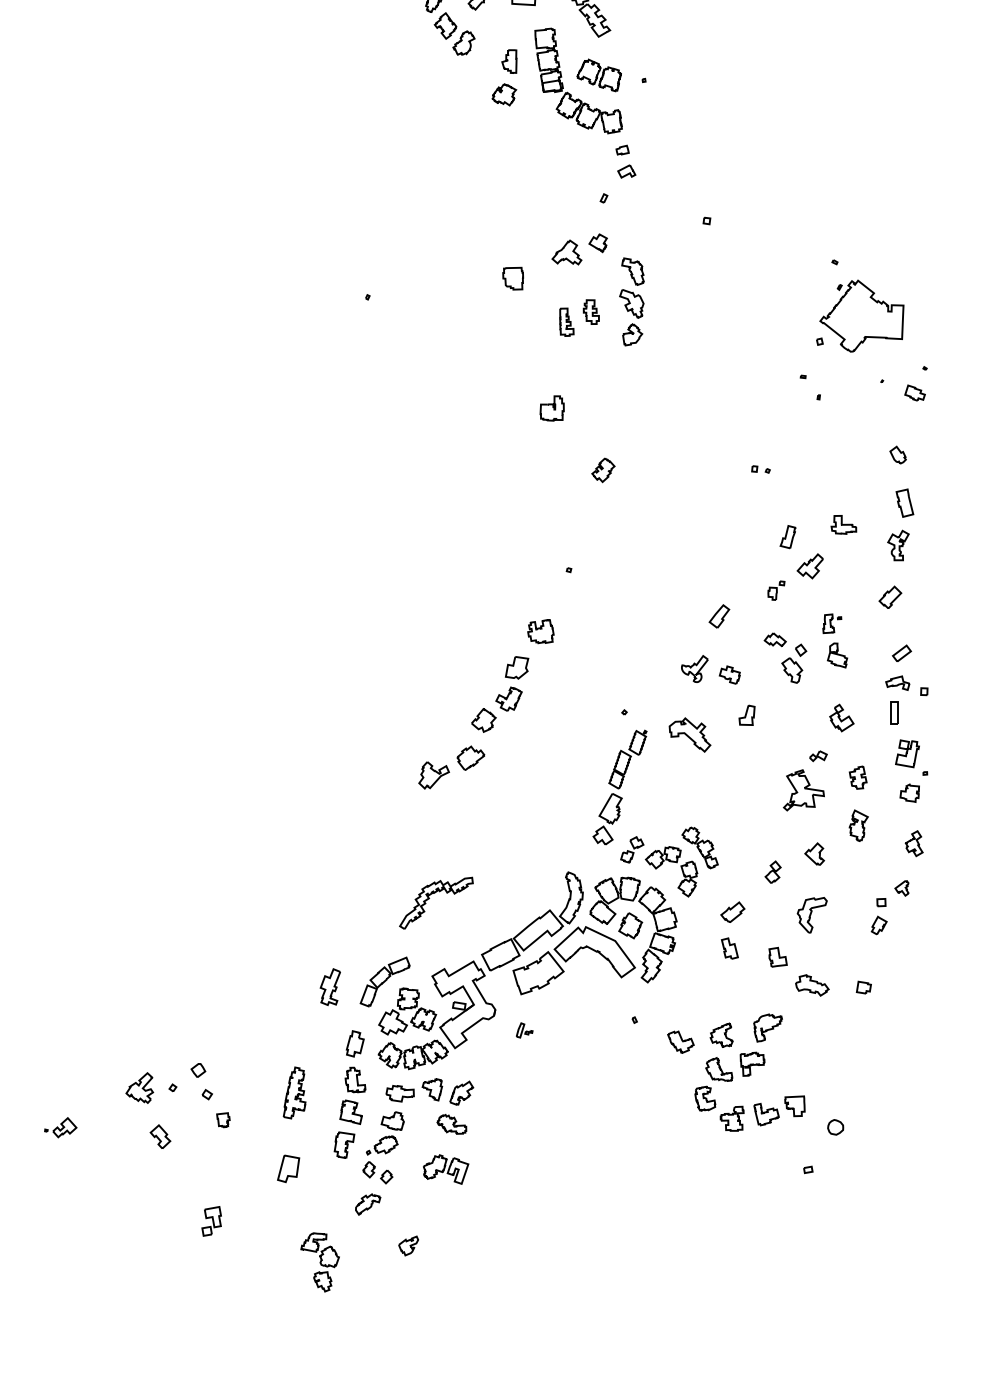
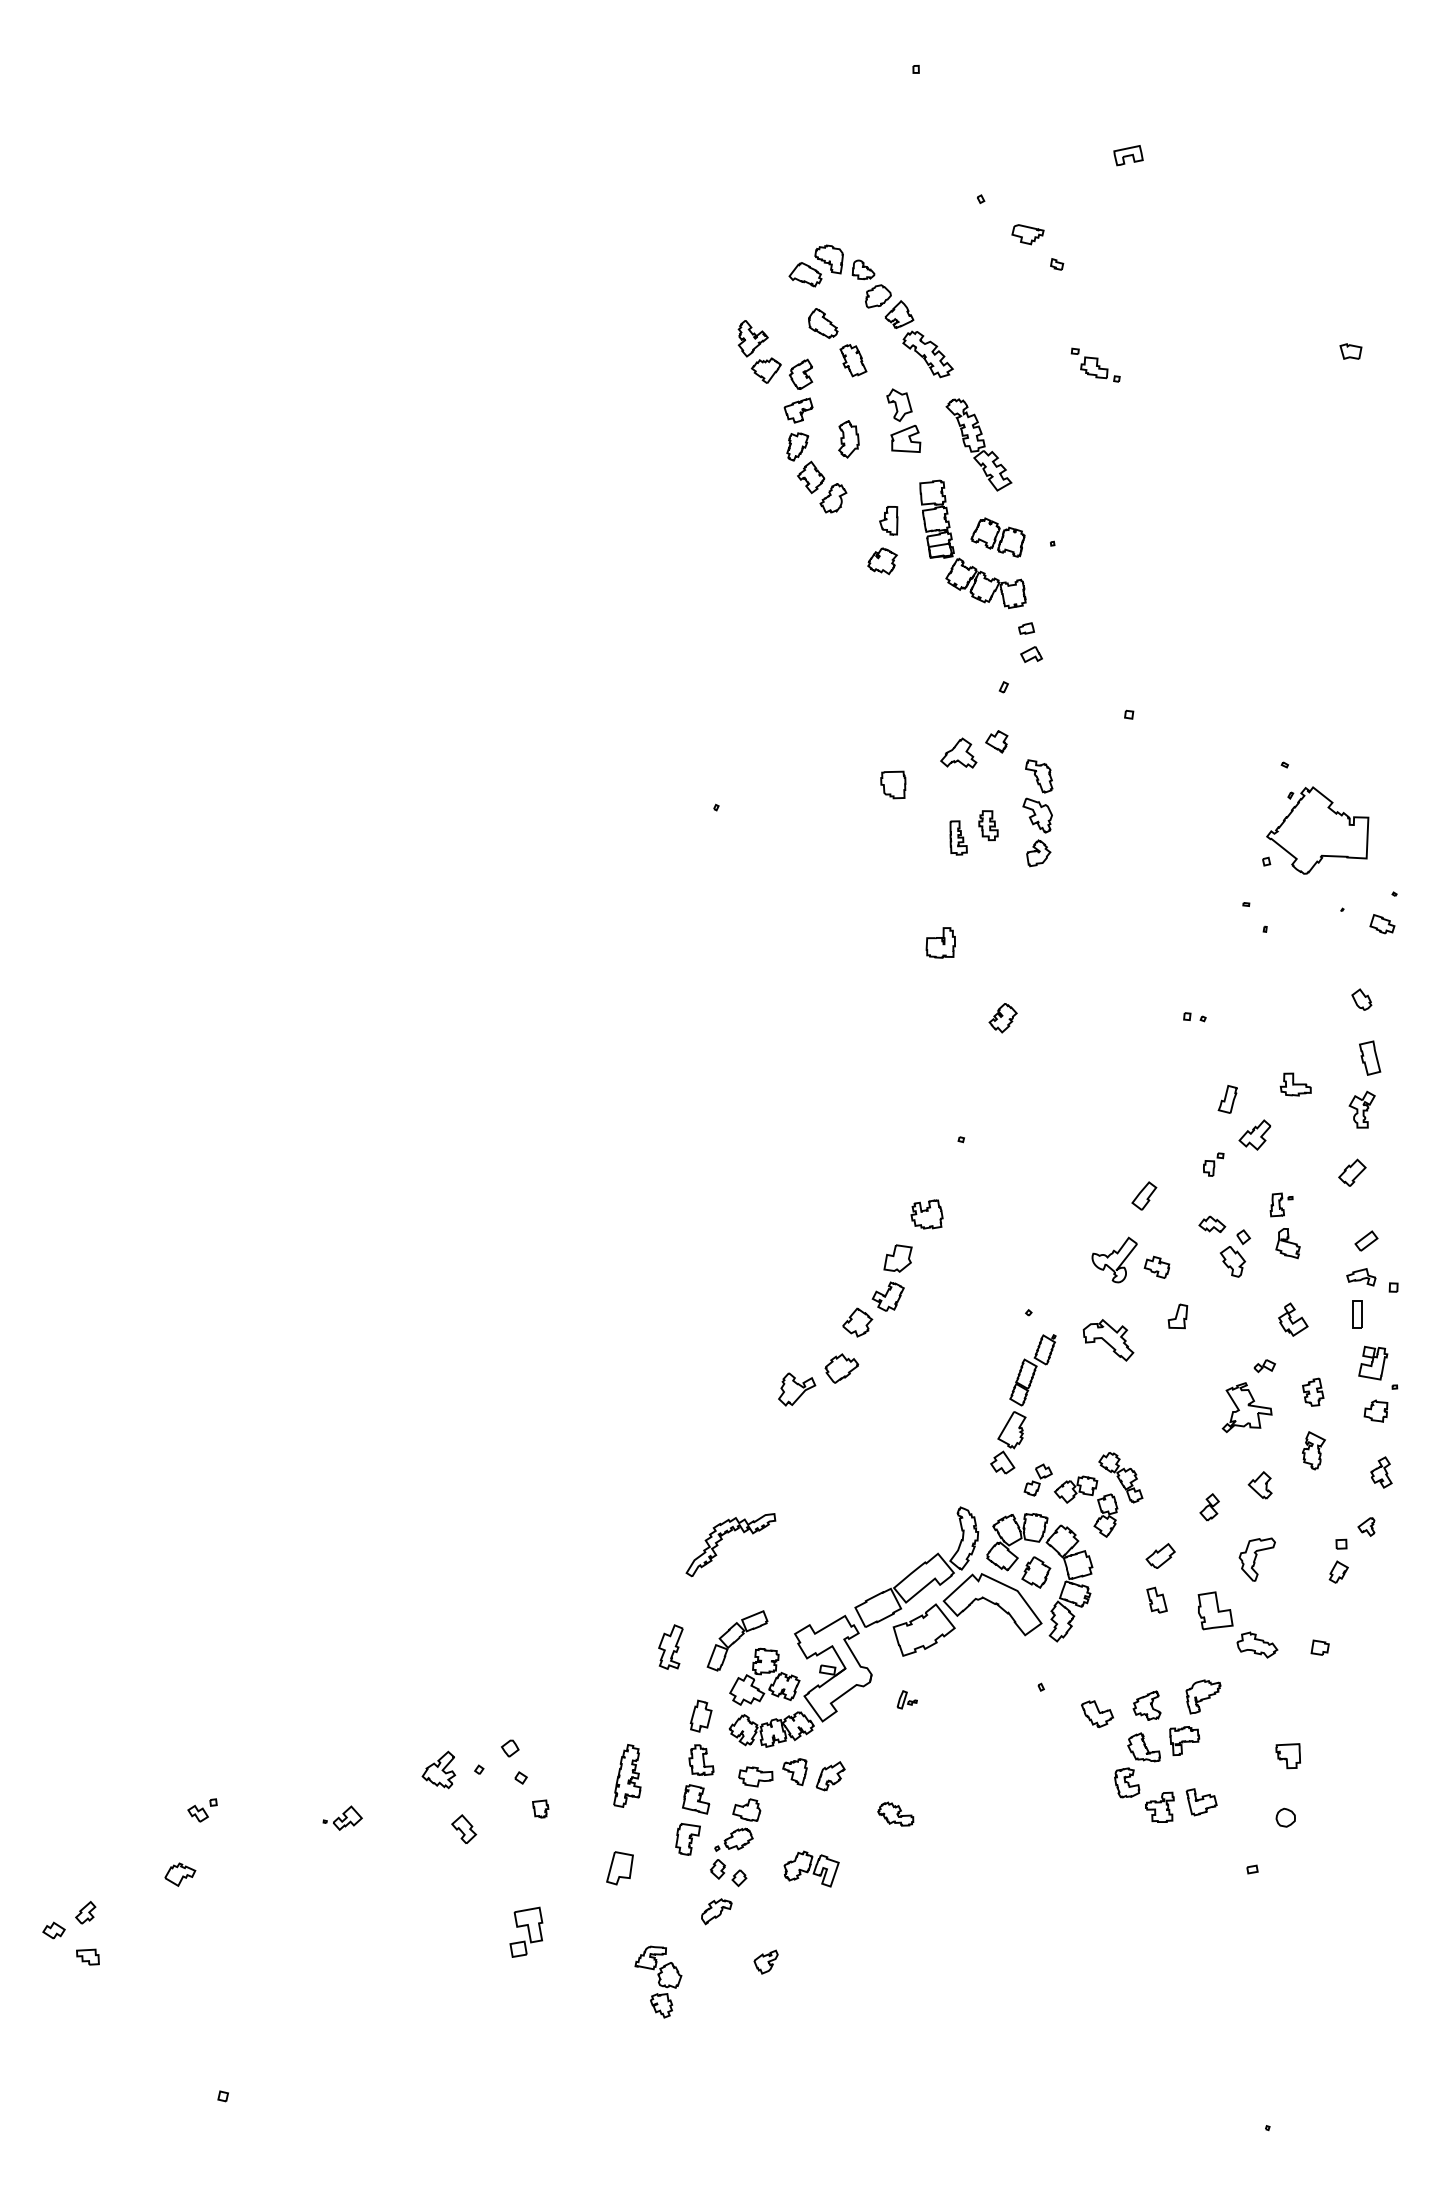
part: (694, 668) -> (1113, 1259), size x1.4
part: (429, 898) -> (722, 1539), moved
part: (777, 957) -> (1215, 1610), size x1.6
part: (794, 1106) -> (1287, 1756), moved
part: (451, 1123) -> (895, 1813), moved
part: (211, 1220) -> (526, 1931), size x1.4

